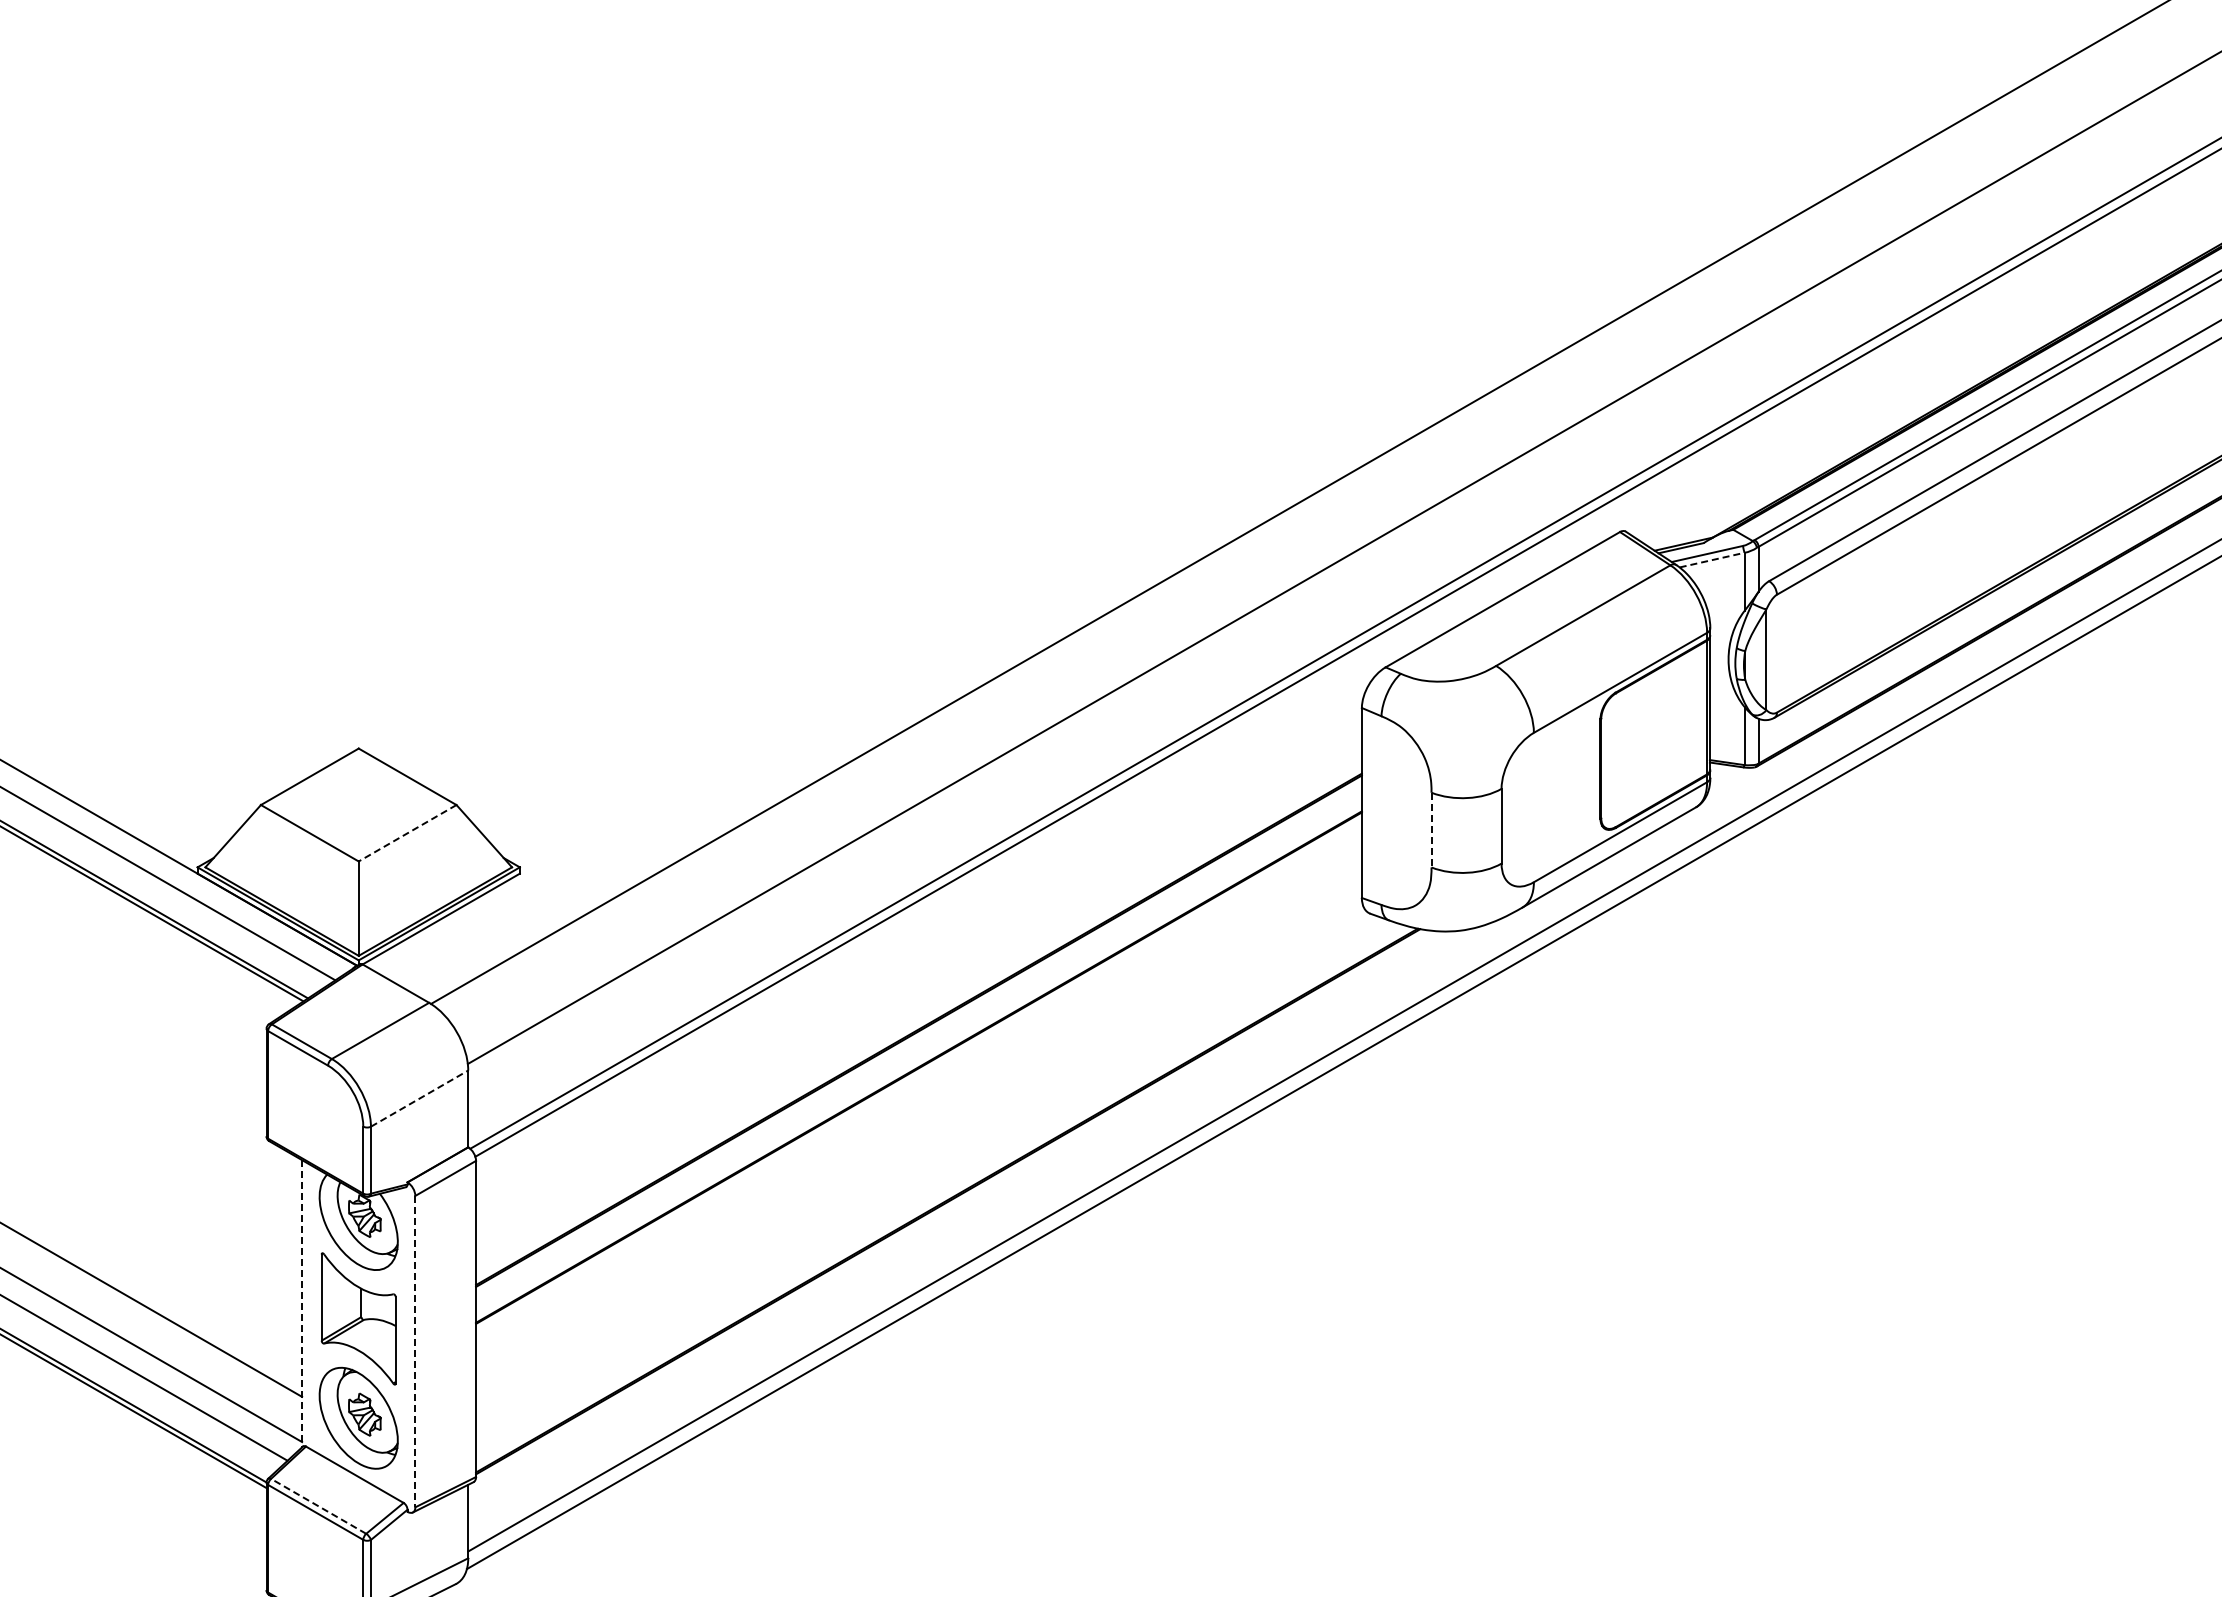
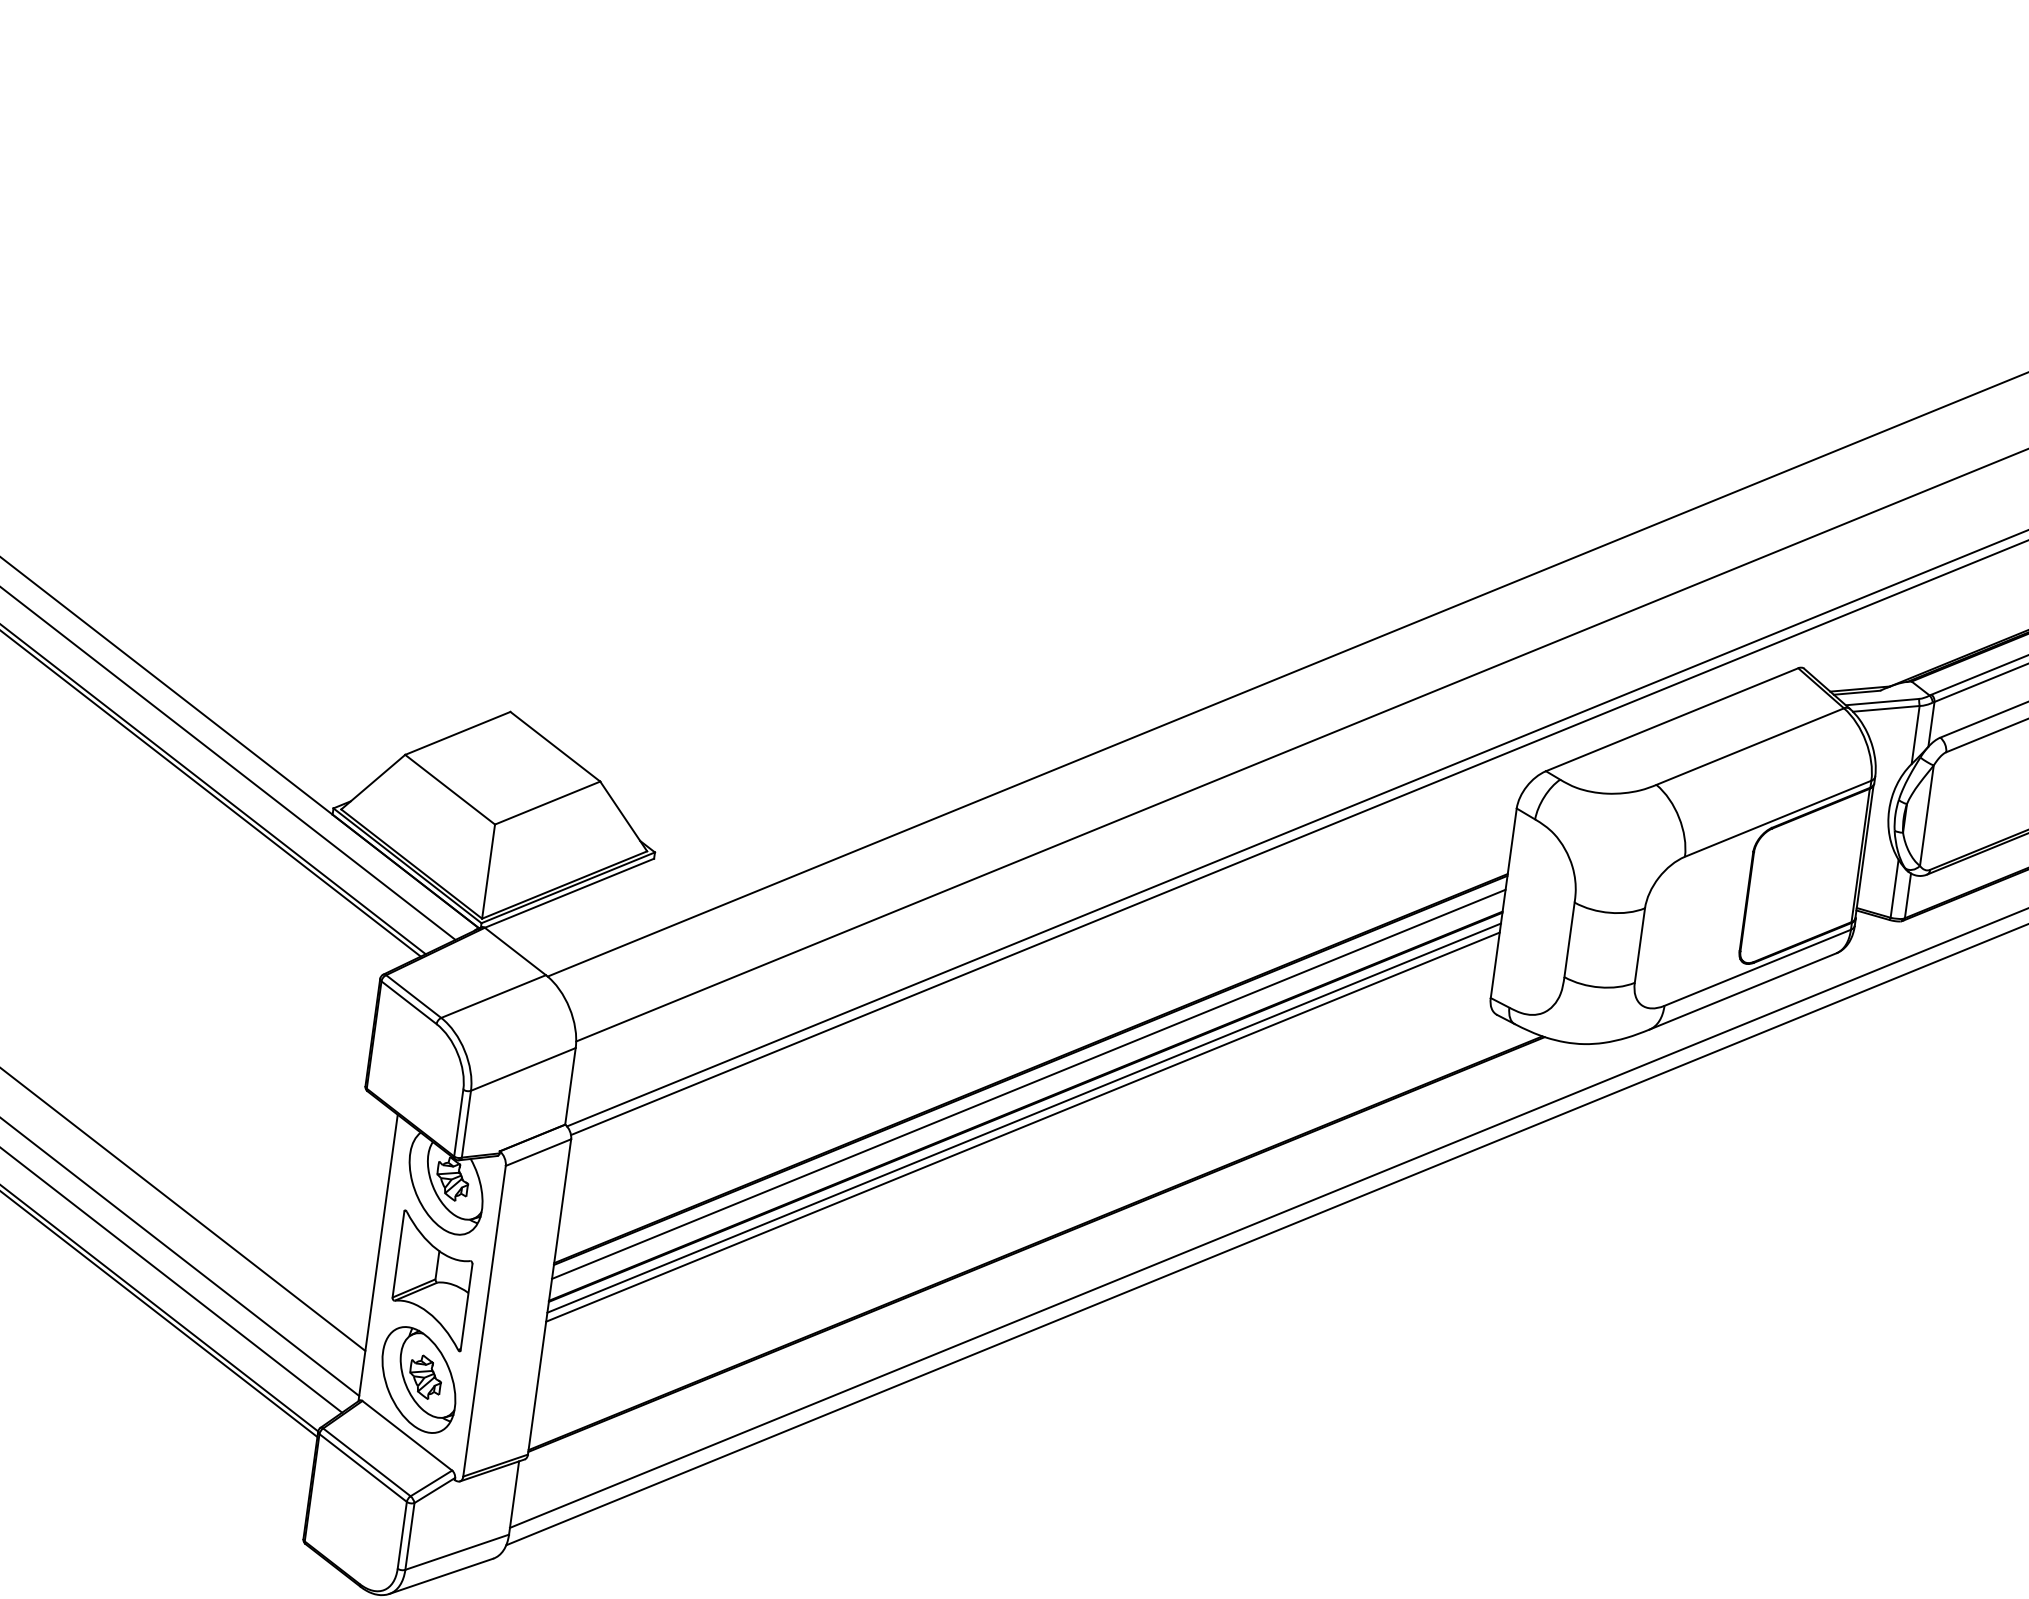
line: (1712, 560) -> (1886, 709), dashed -> solid
line: (1431, 830) -> (1569, 940), dashed -> solid
line: (407, 833) -> (547, 803), dashed -> solid
line: (918, 1044) -> (1028, 1083), added
line: (918, 1078) -> (1023, 1117), added
line: (918, 1087) -> (1022, 1126), added
line: (420, 1098) -> (524, 1069), dashed -> solid
line: (302, 1303) -> (378, 1257), dashed -> solid
line: (415, 1351) -> (484, 1321), dashed -> solid
line: (318, 1506) -> (366, 1462), dashed -> solid

